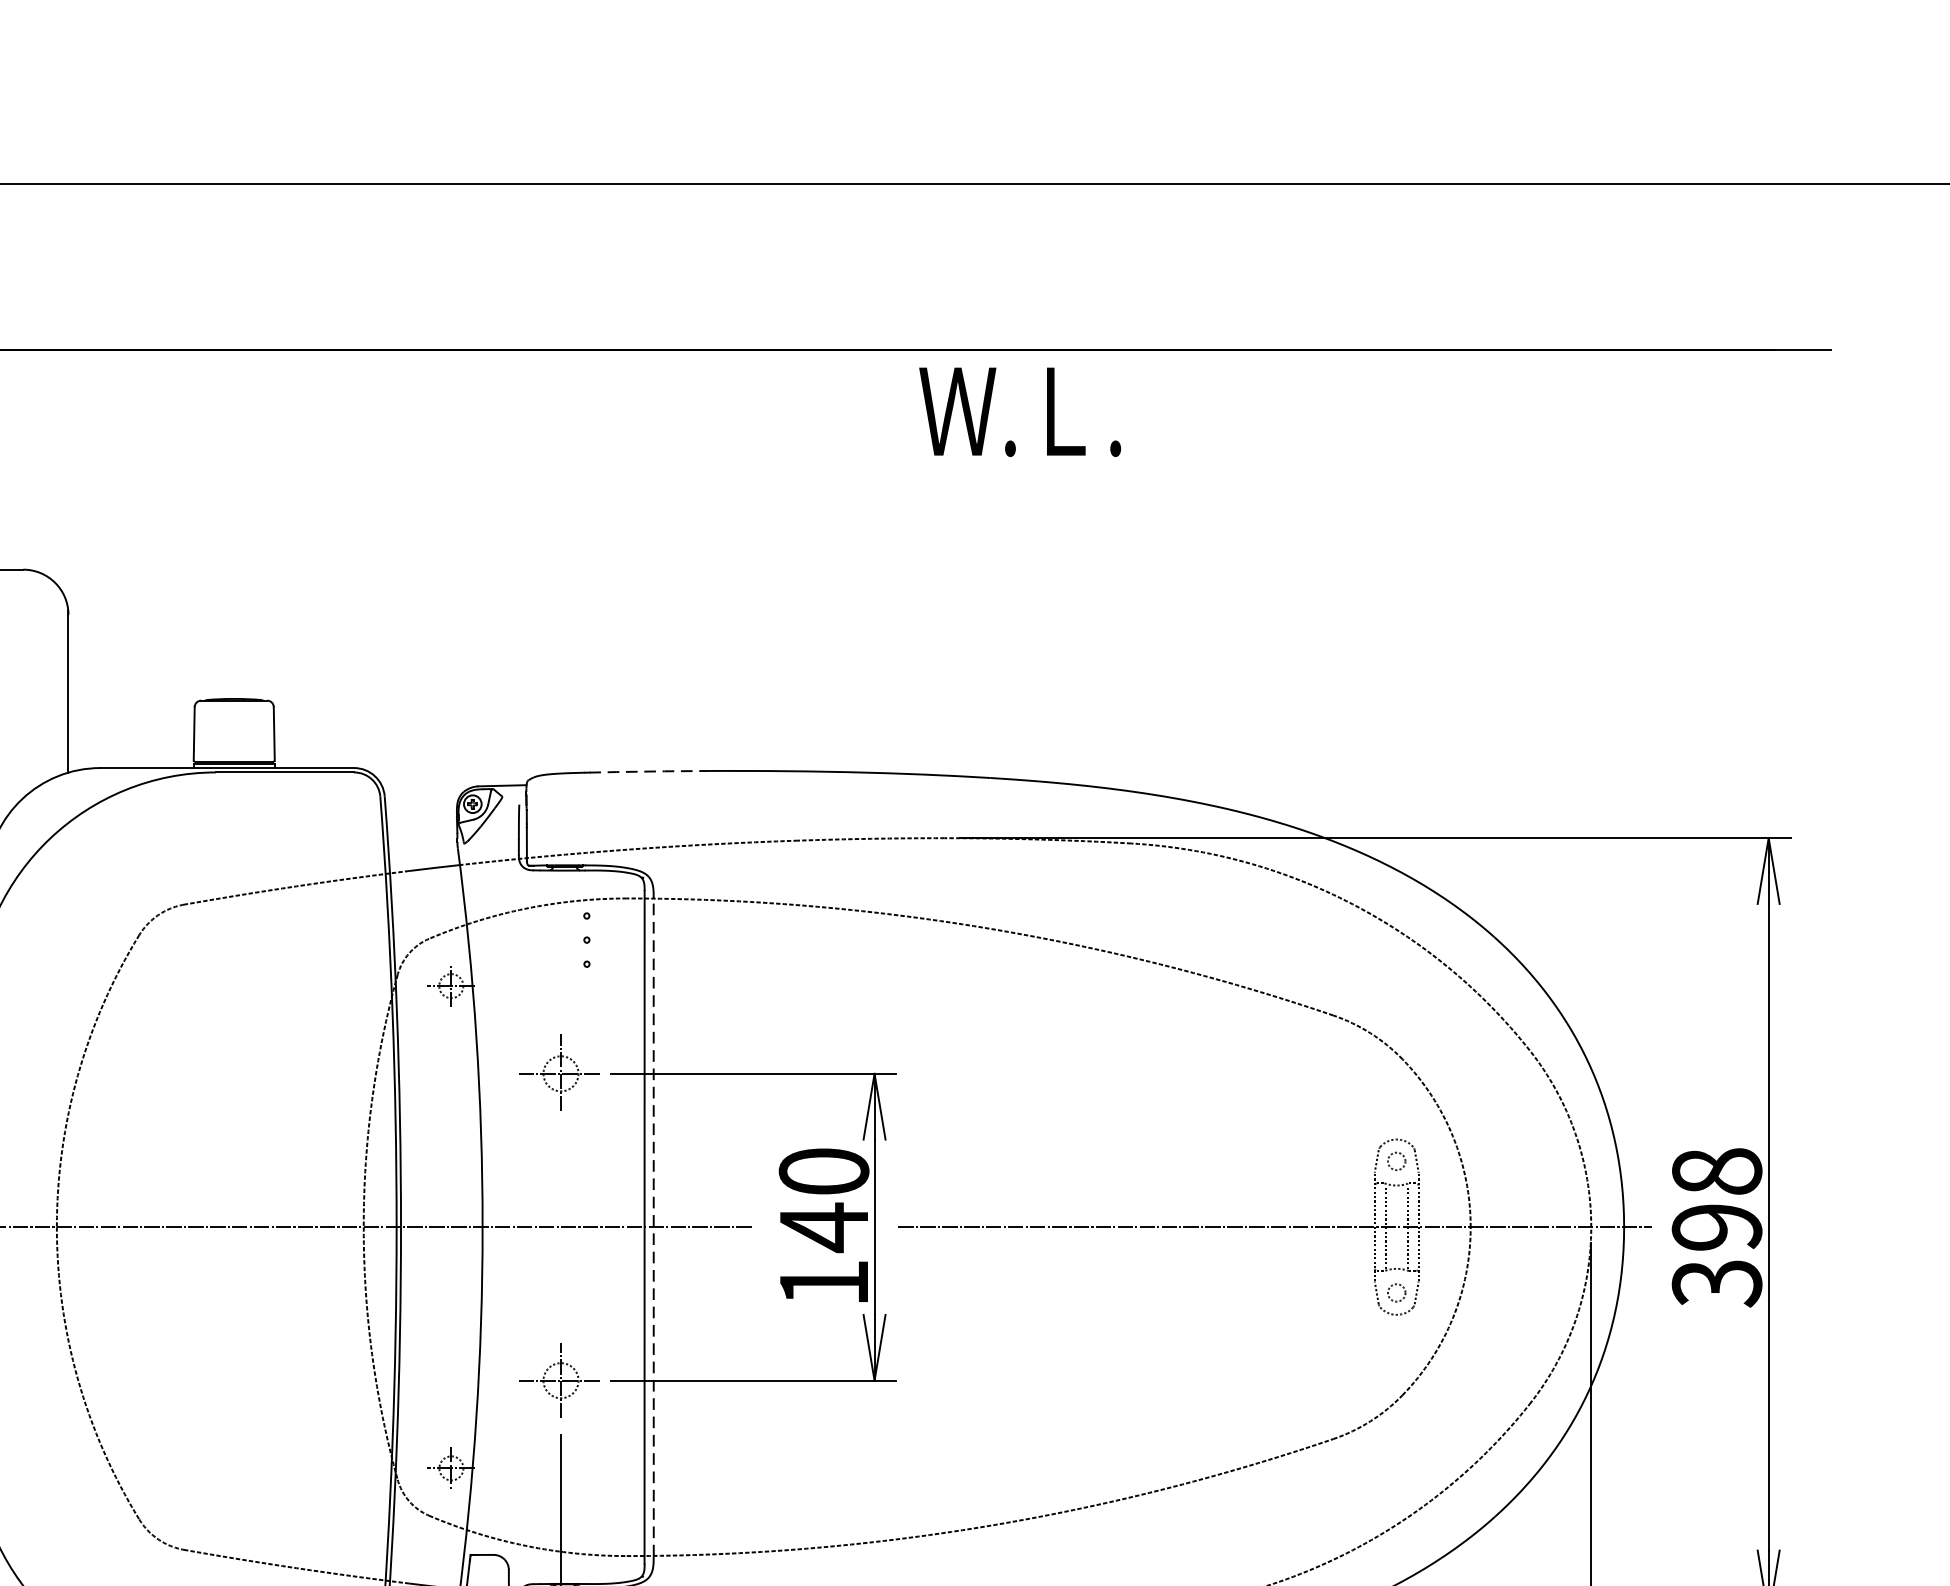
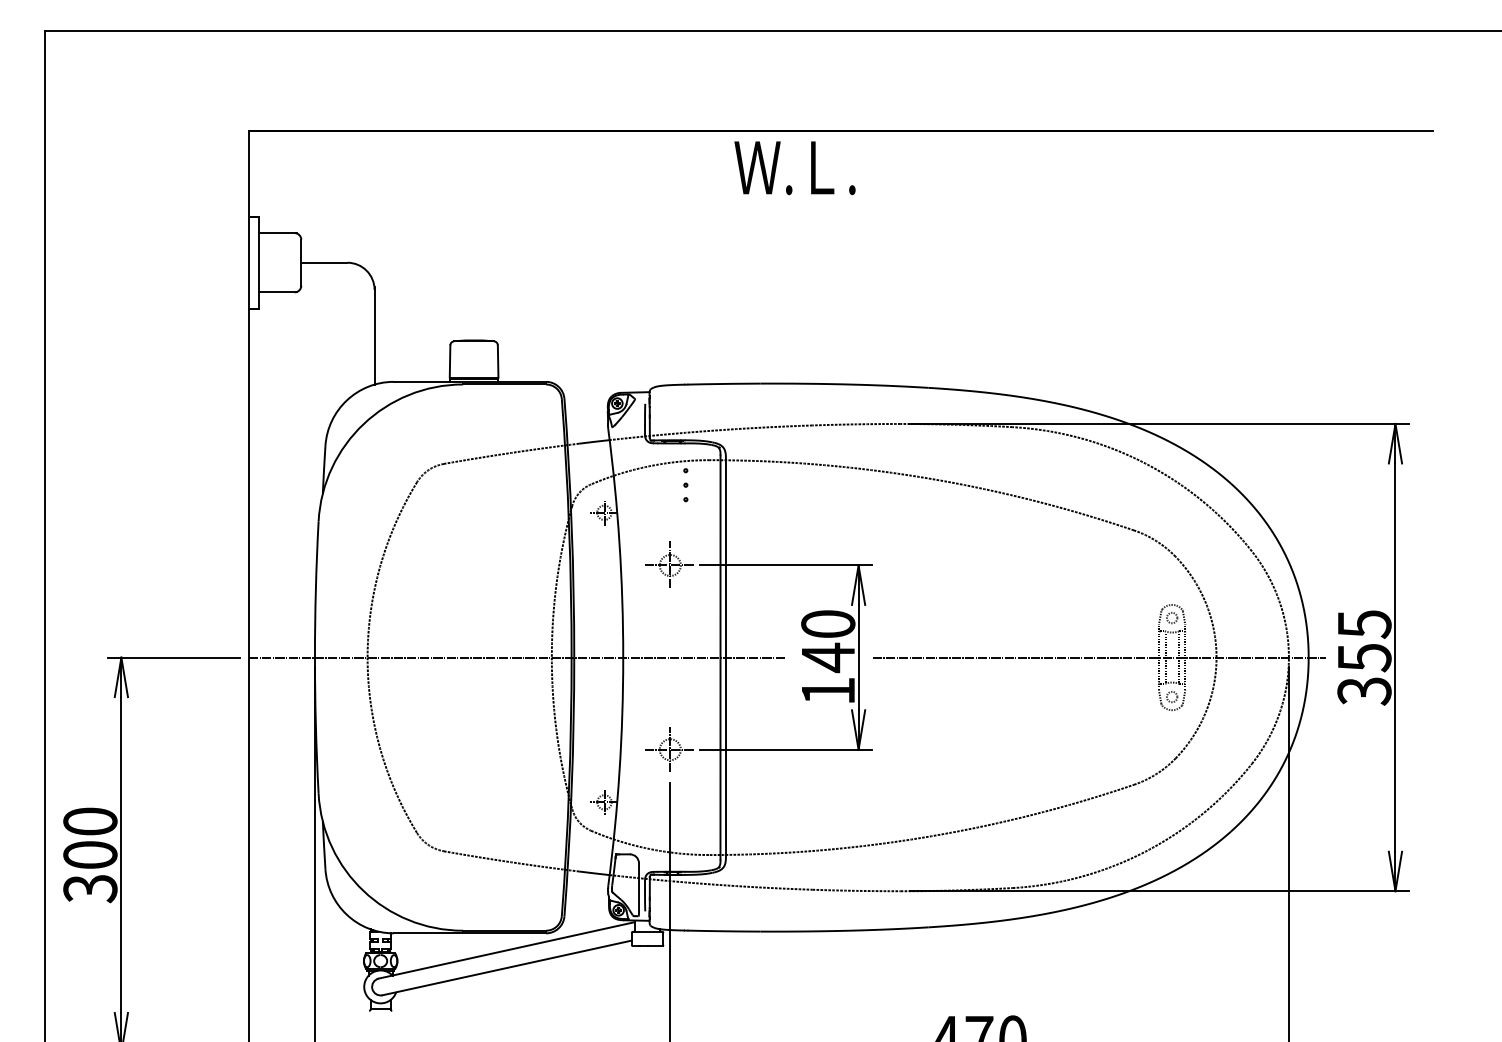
text: (1019, 412) -> (794, 168), moved
line: (649, 770) -> (723, 383), dashed -> solid
text: (1717, 1200) -> (1364, 641), 398 -> 355
line: (652, 1227) -> (725, 657), dashed -> solid

